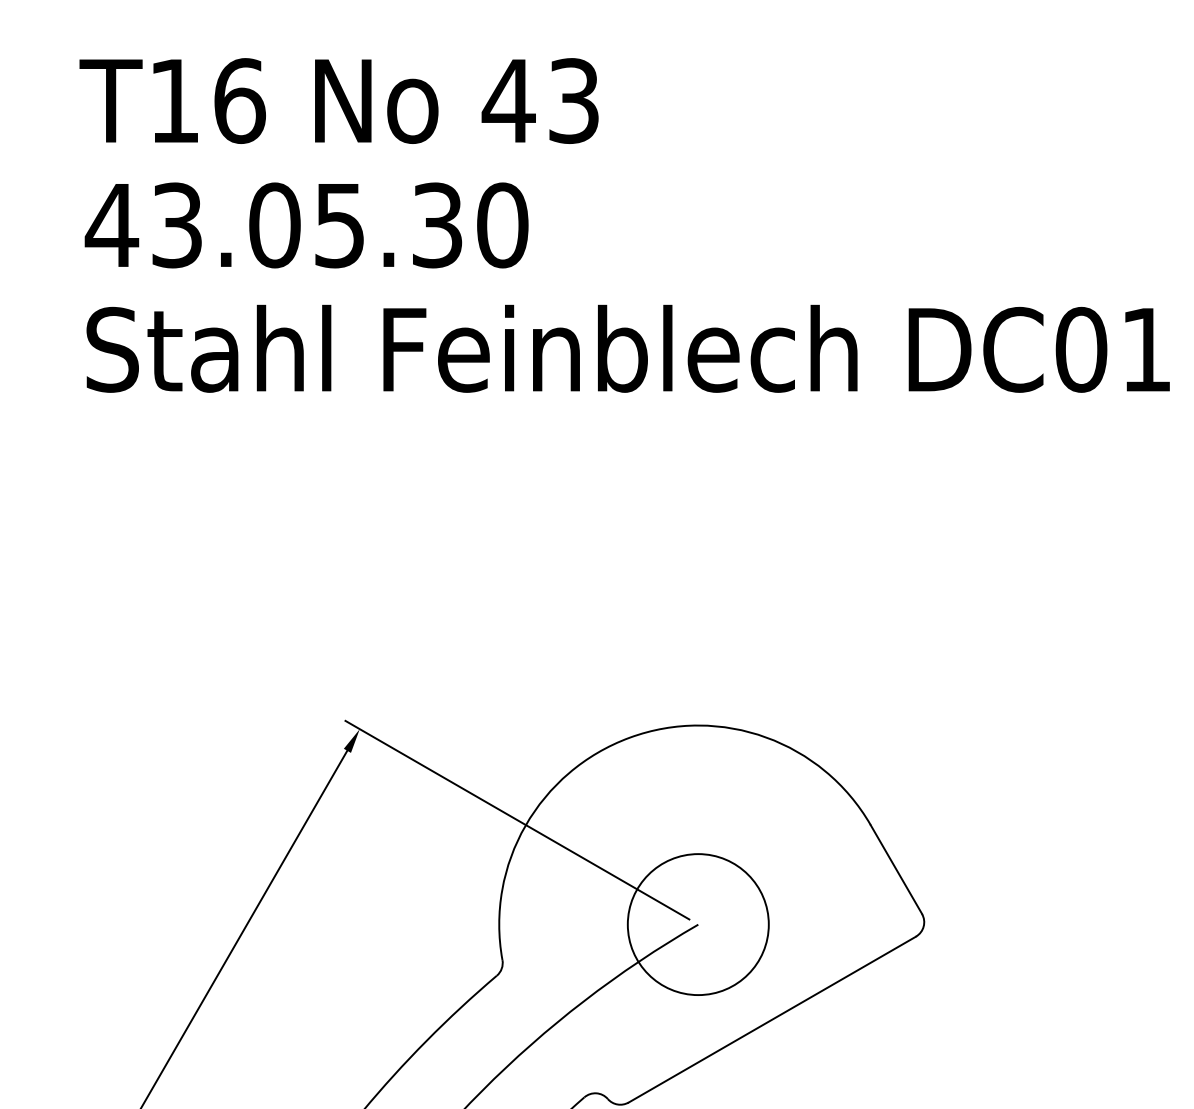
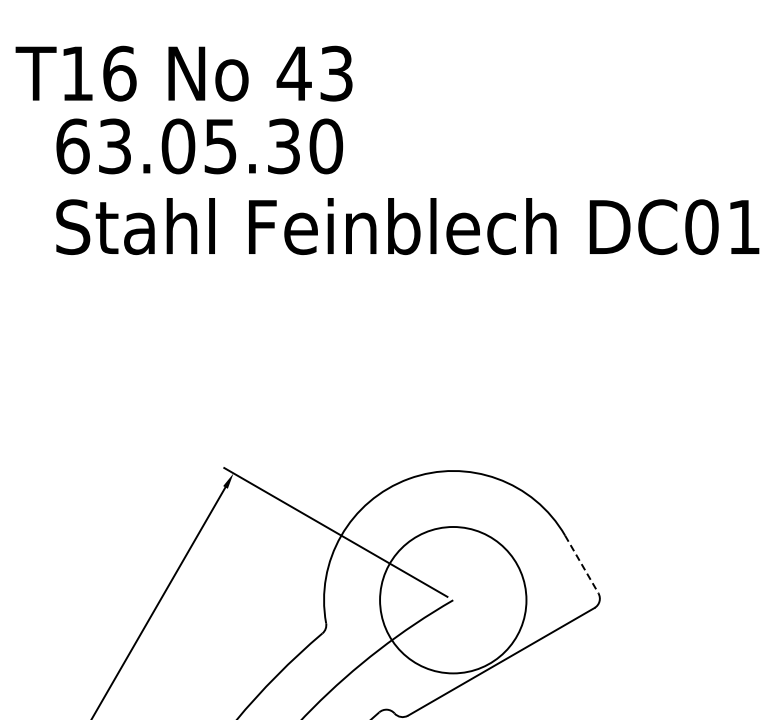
text: (338, 100) -> (183, 73), moved
text: (111, 225) -> (72, 146), 43.05.30 -> 63.05.30
line: (897, 869) -> (582, 564), solid -> dashed
circle: (698, 923) -> (453, 599), size x1.6

